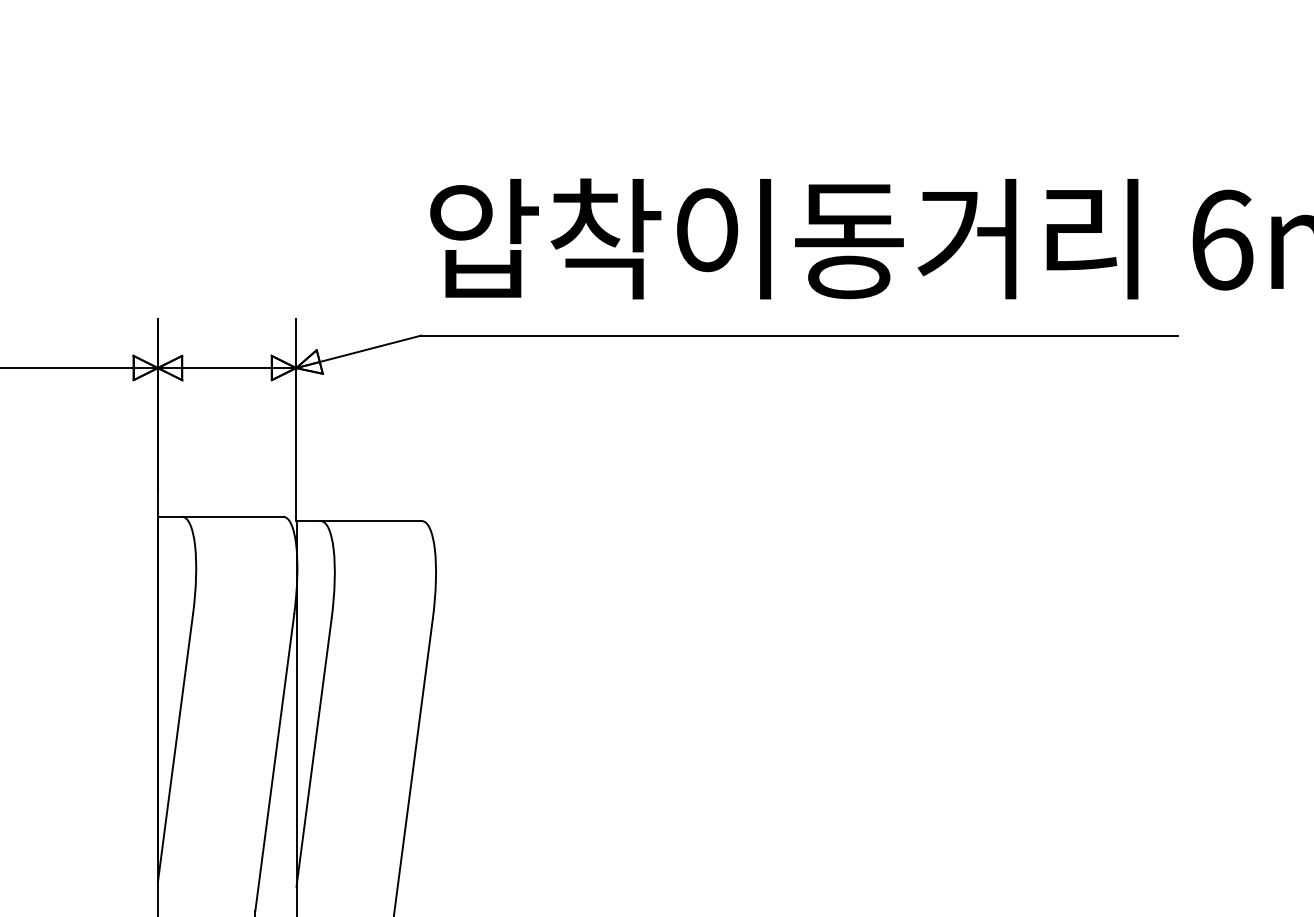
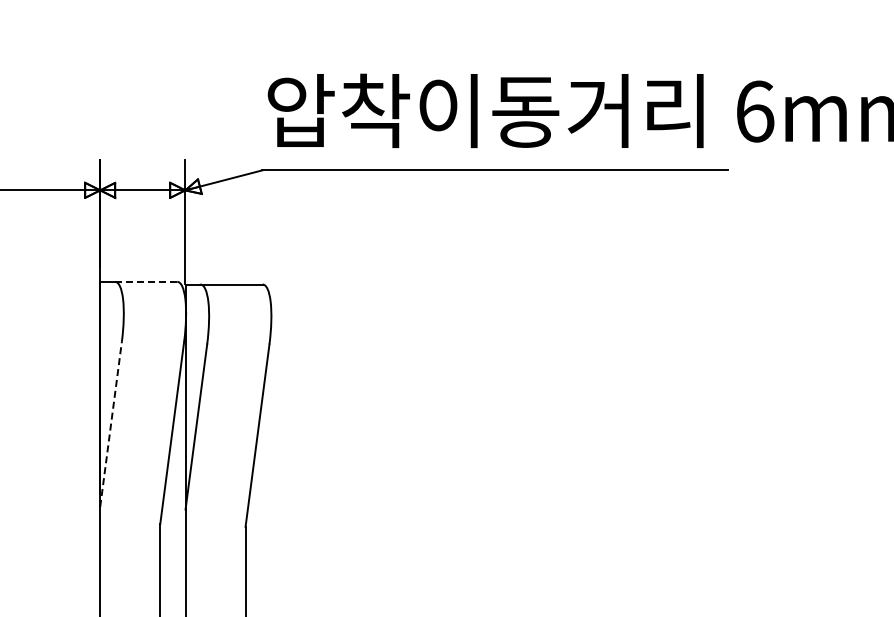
line: (233, 516) -> (146, 281), solid -> dashed
line: (176, 746) -> (111, 423), solid -> dashed

